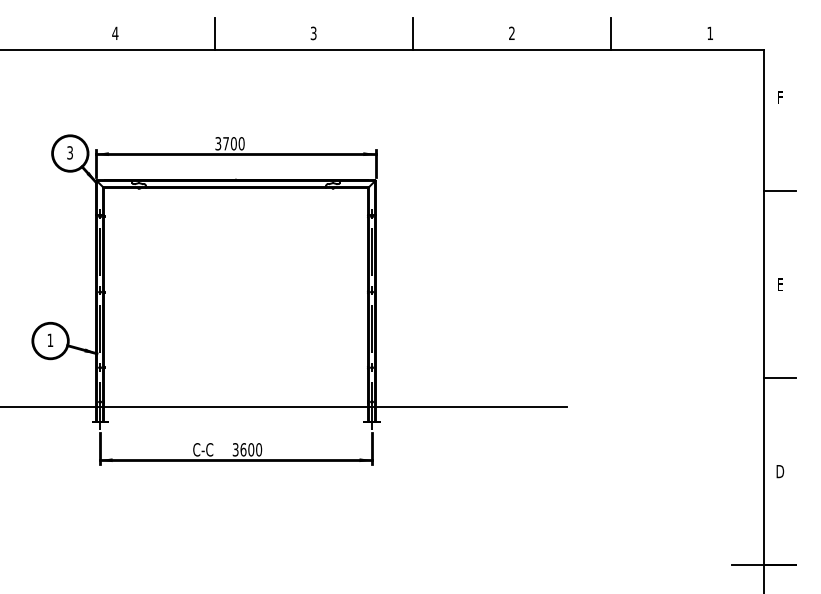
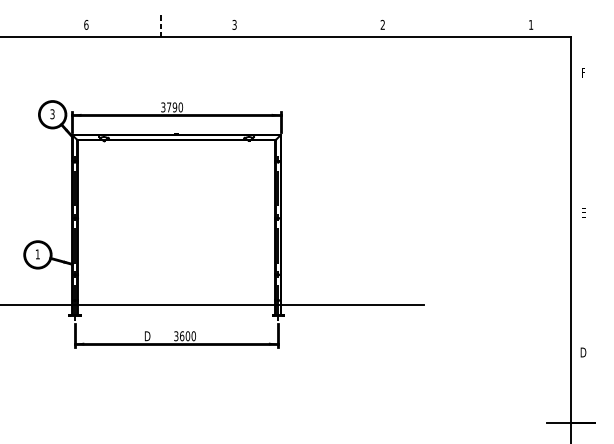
text: (115, 33) -> (86, 25), 4 -> 6
line: (214, 33) -> (160, 25), solid -> dashed
line: (412, 33) -> (308, 25), removed
line: (611, 33) -> (457, 25), removed
text: (233, 143) -> (174, 107), 3700 -> 3790
line: (780, 191) -> (583, 143), removed
line: (780, 378) -> (583, 282), removed
text: (203, 449) -> (152, 336), C-C -> D

